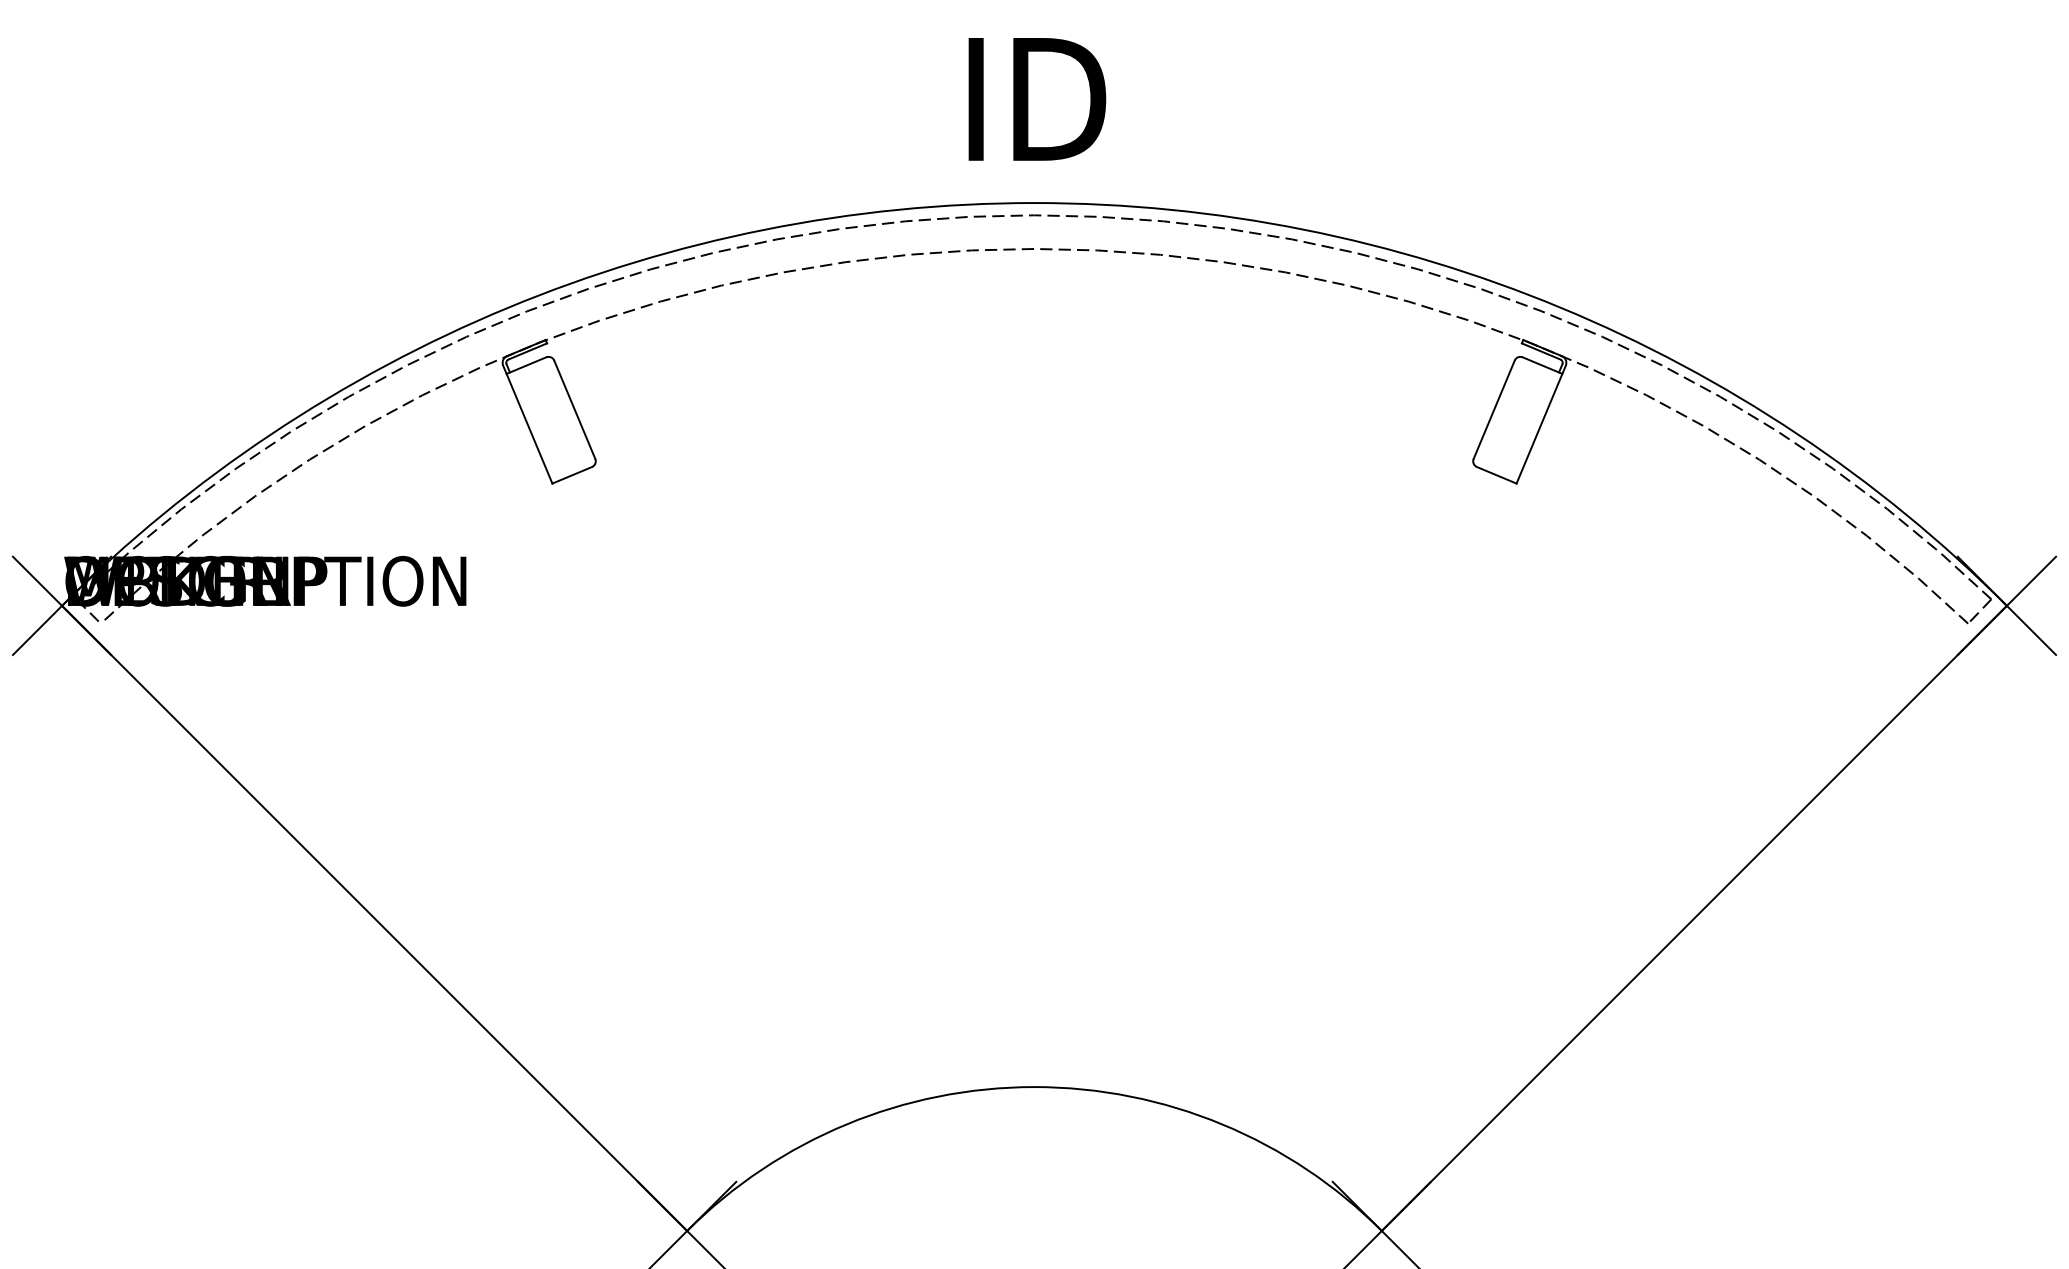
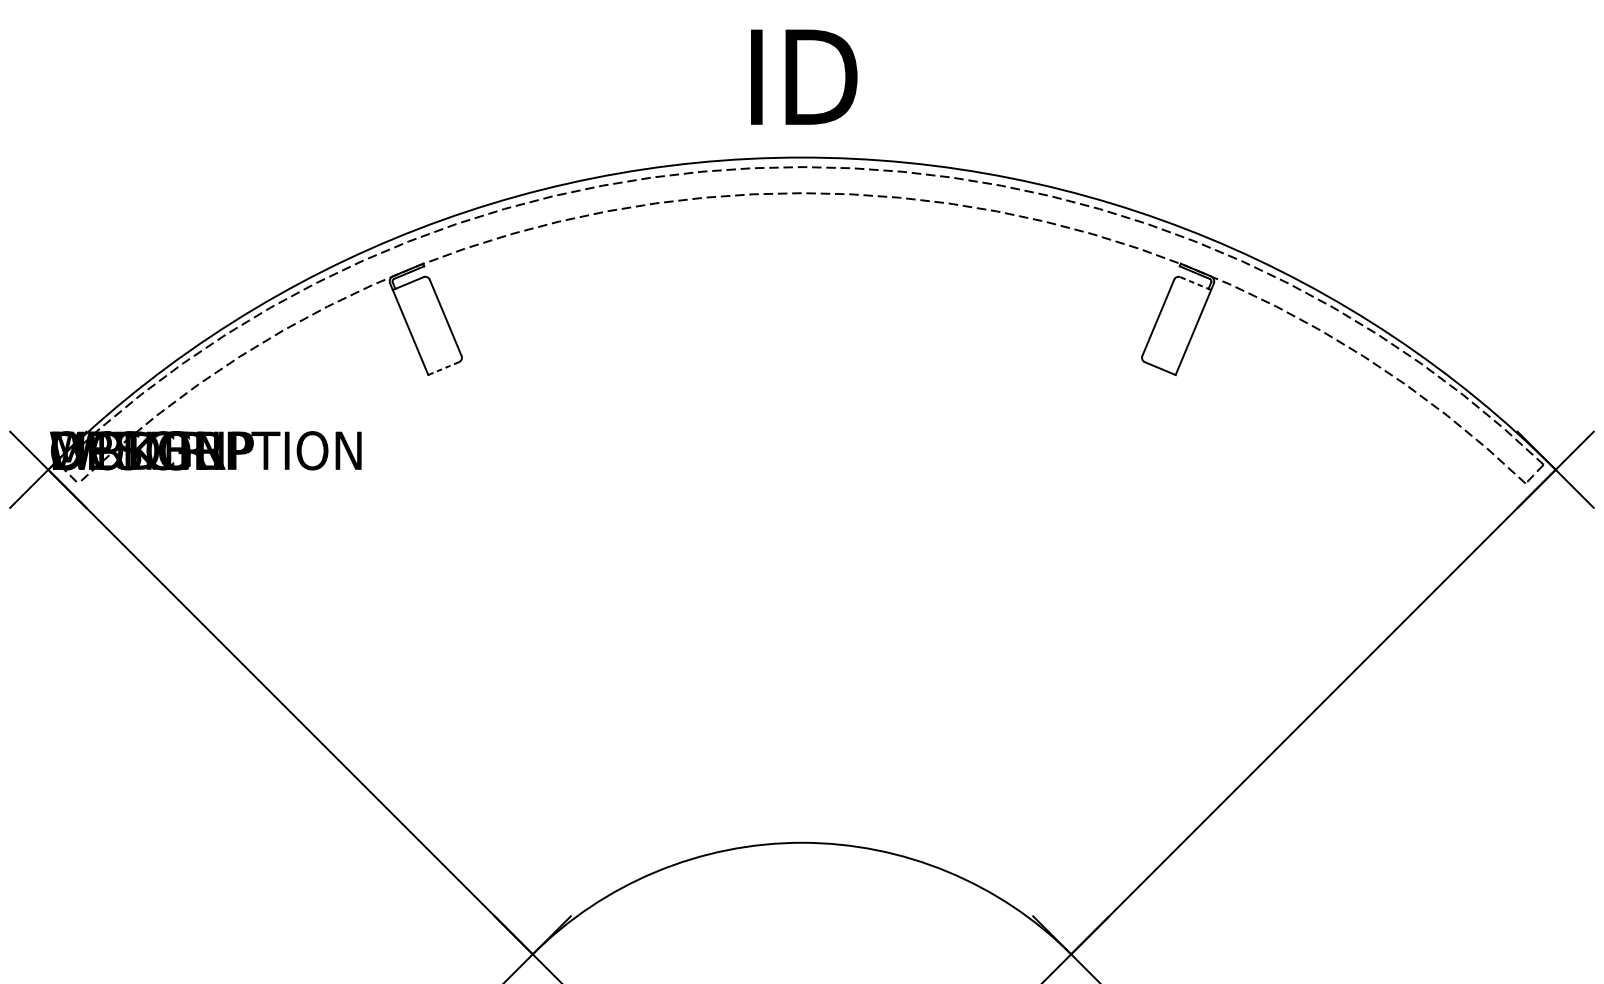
line: (1542, 365) -> (1195, 283), solid -> dashed
line: (571, 475) -> (443, 368), solid -> dashed

